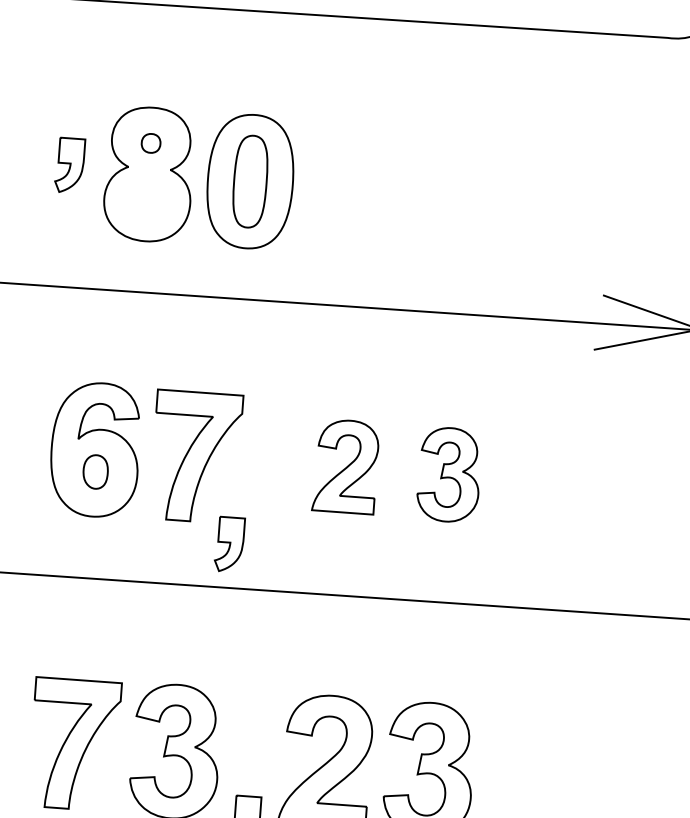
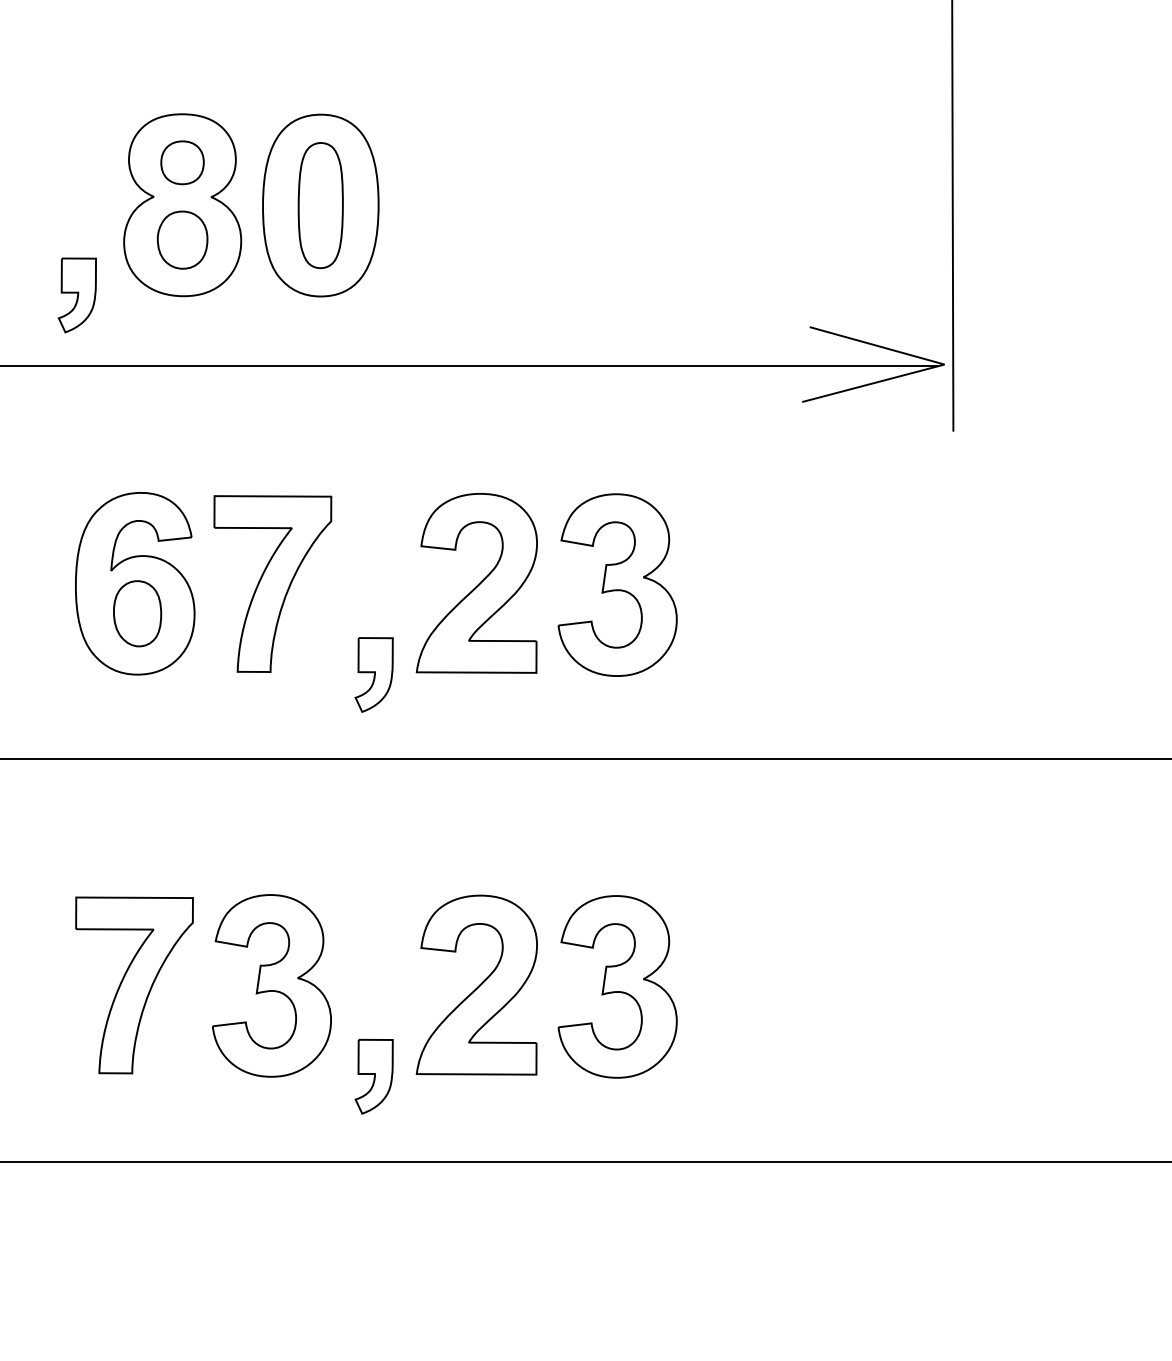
part: (151, 143) -> (182, 162), size x1.67
part: (69, 165) -> (76, 295), moved
part: (147, 199) -> (182, 239), added
part: (345, 466) -> (476, 583), size x1.43
part: (95, 471) -> (137, 613), size x1.43
part: (449, 474) -> (617, 584), size x1.43
part: (229, 544) -> (373, 674), moved

